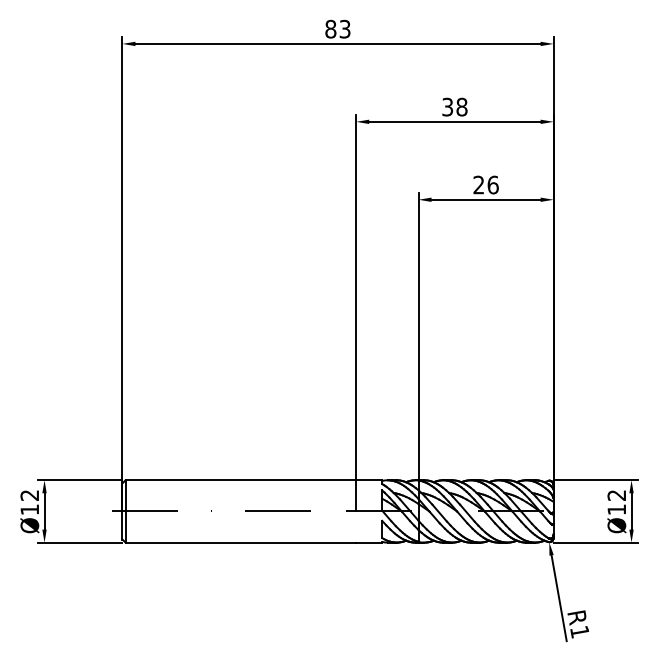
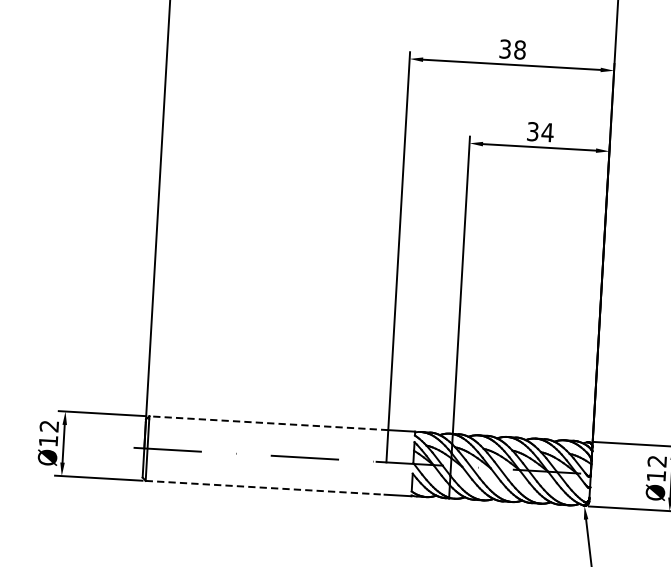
text: (486, 184) -> (540, 131), 26 -> 34
line: (240, 480) -> (268, 423), solid -> dashed
line: (241, 542) -> (265, 487), solid -> dashed

